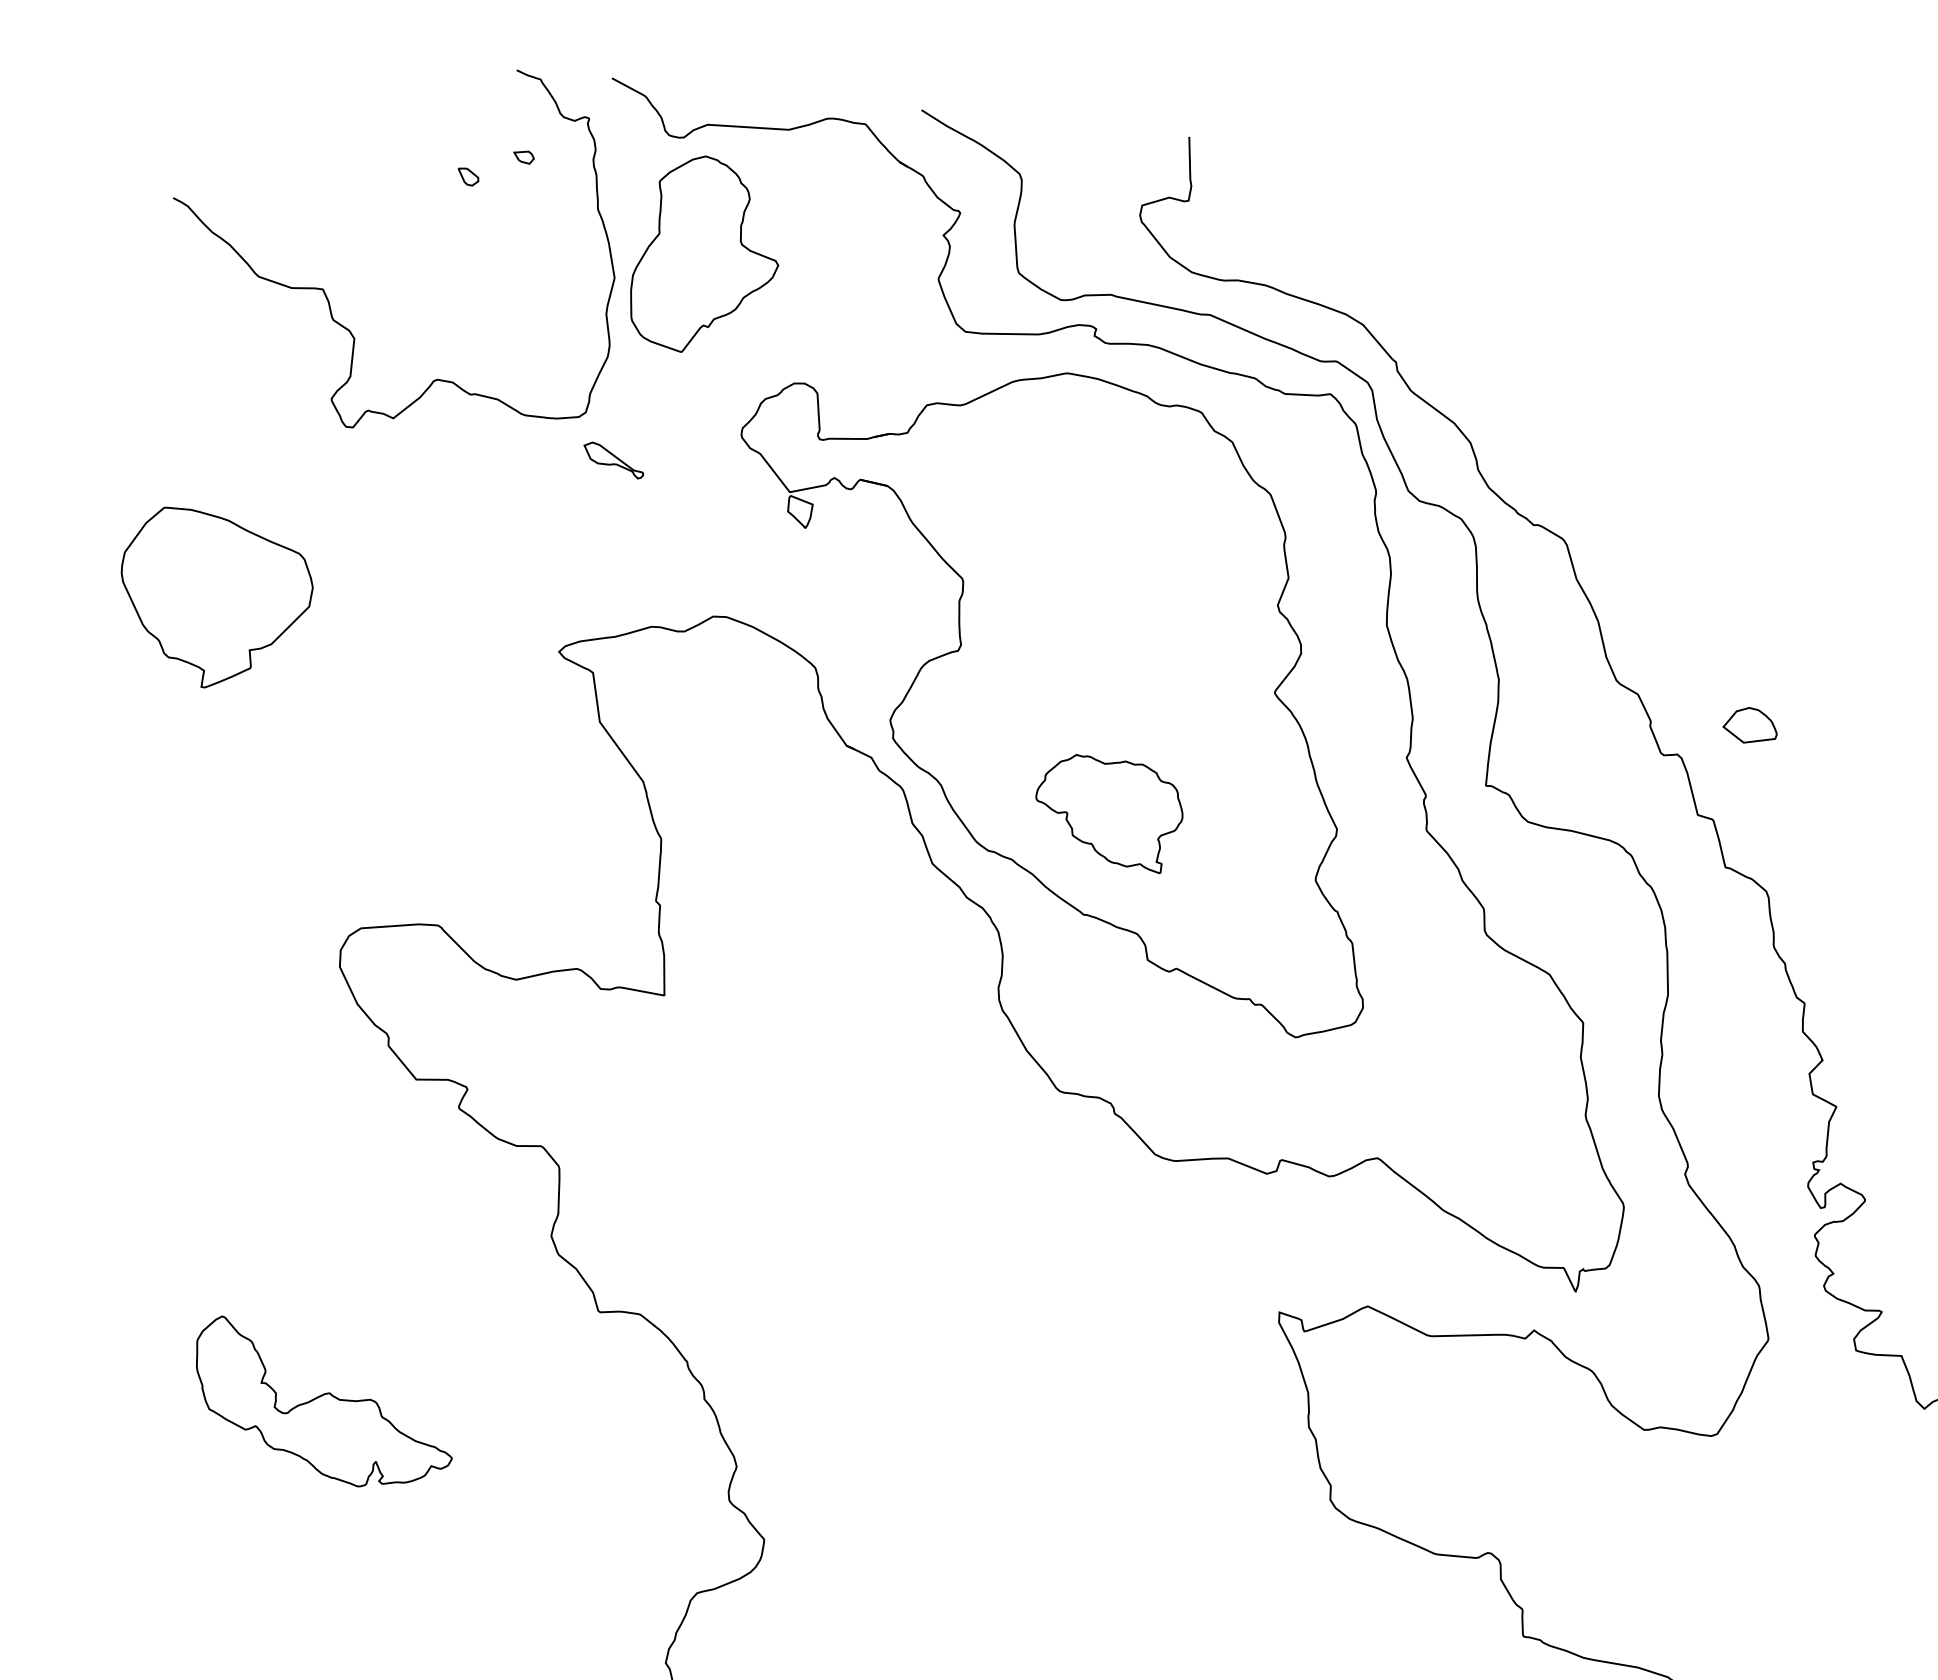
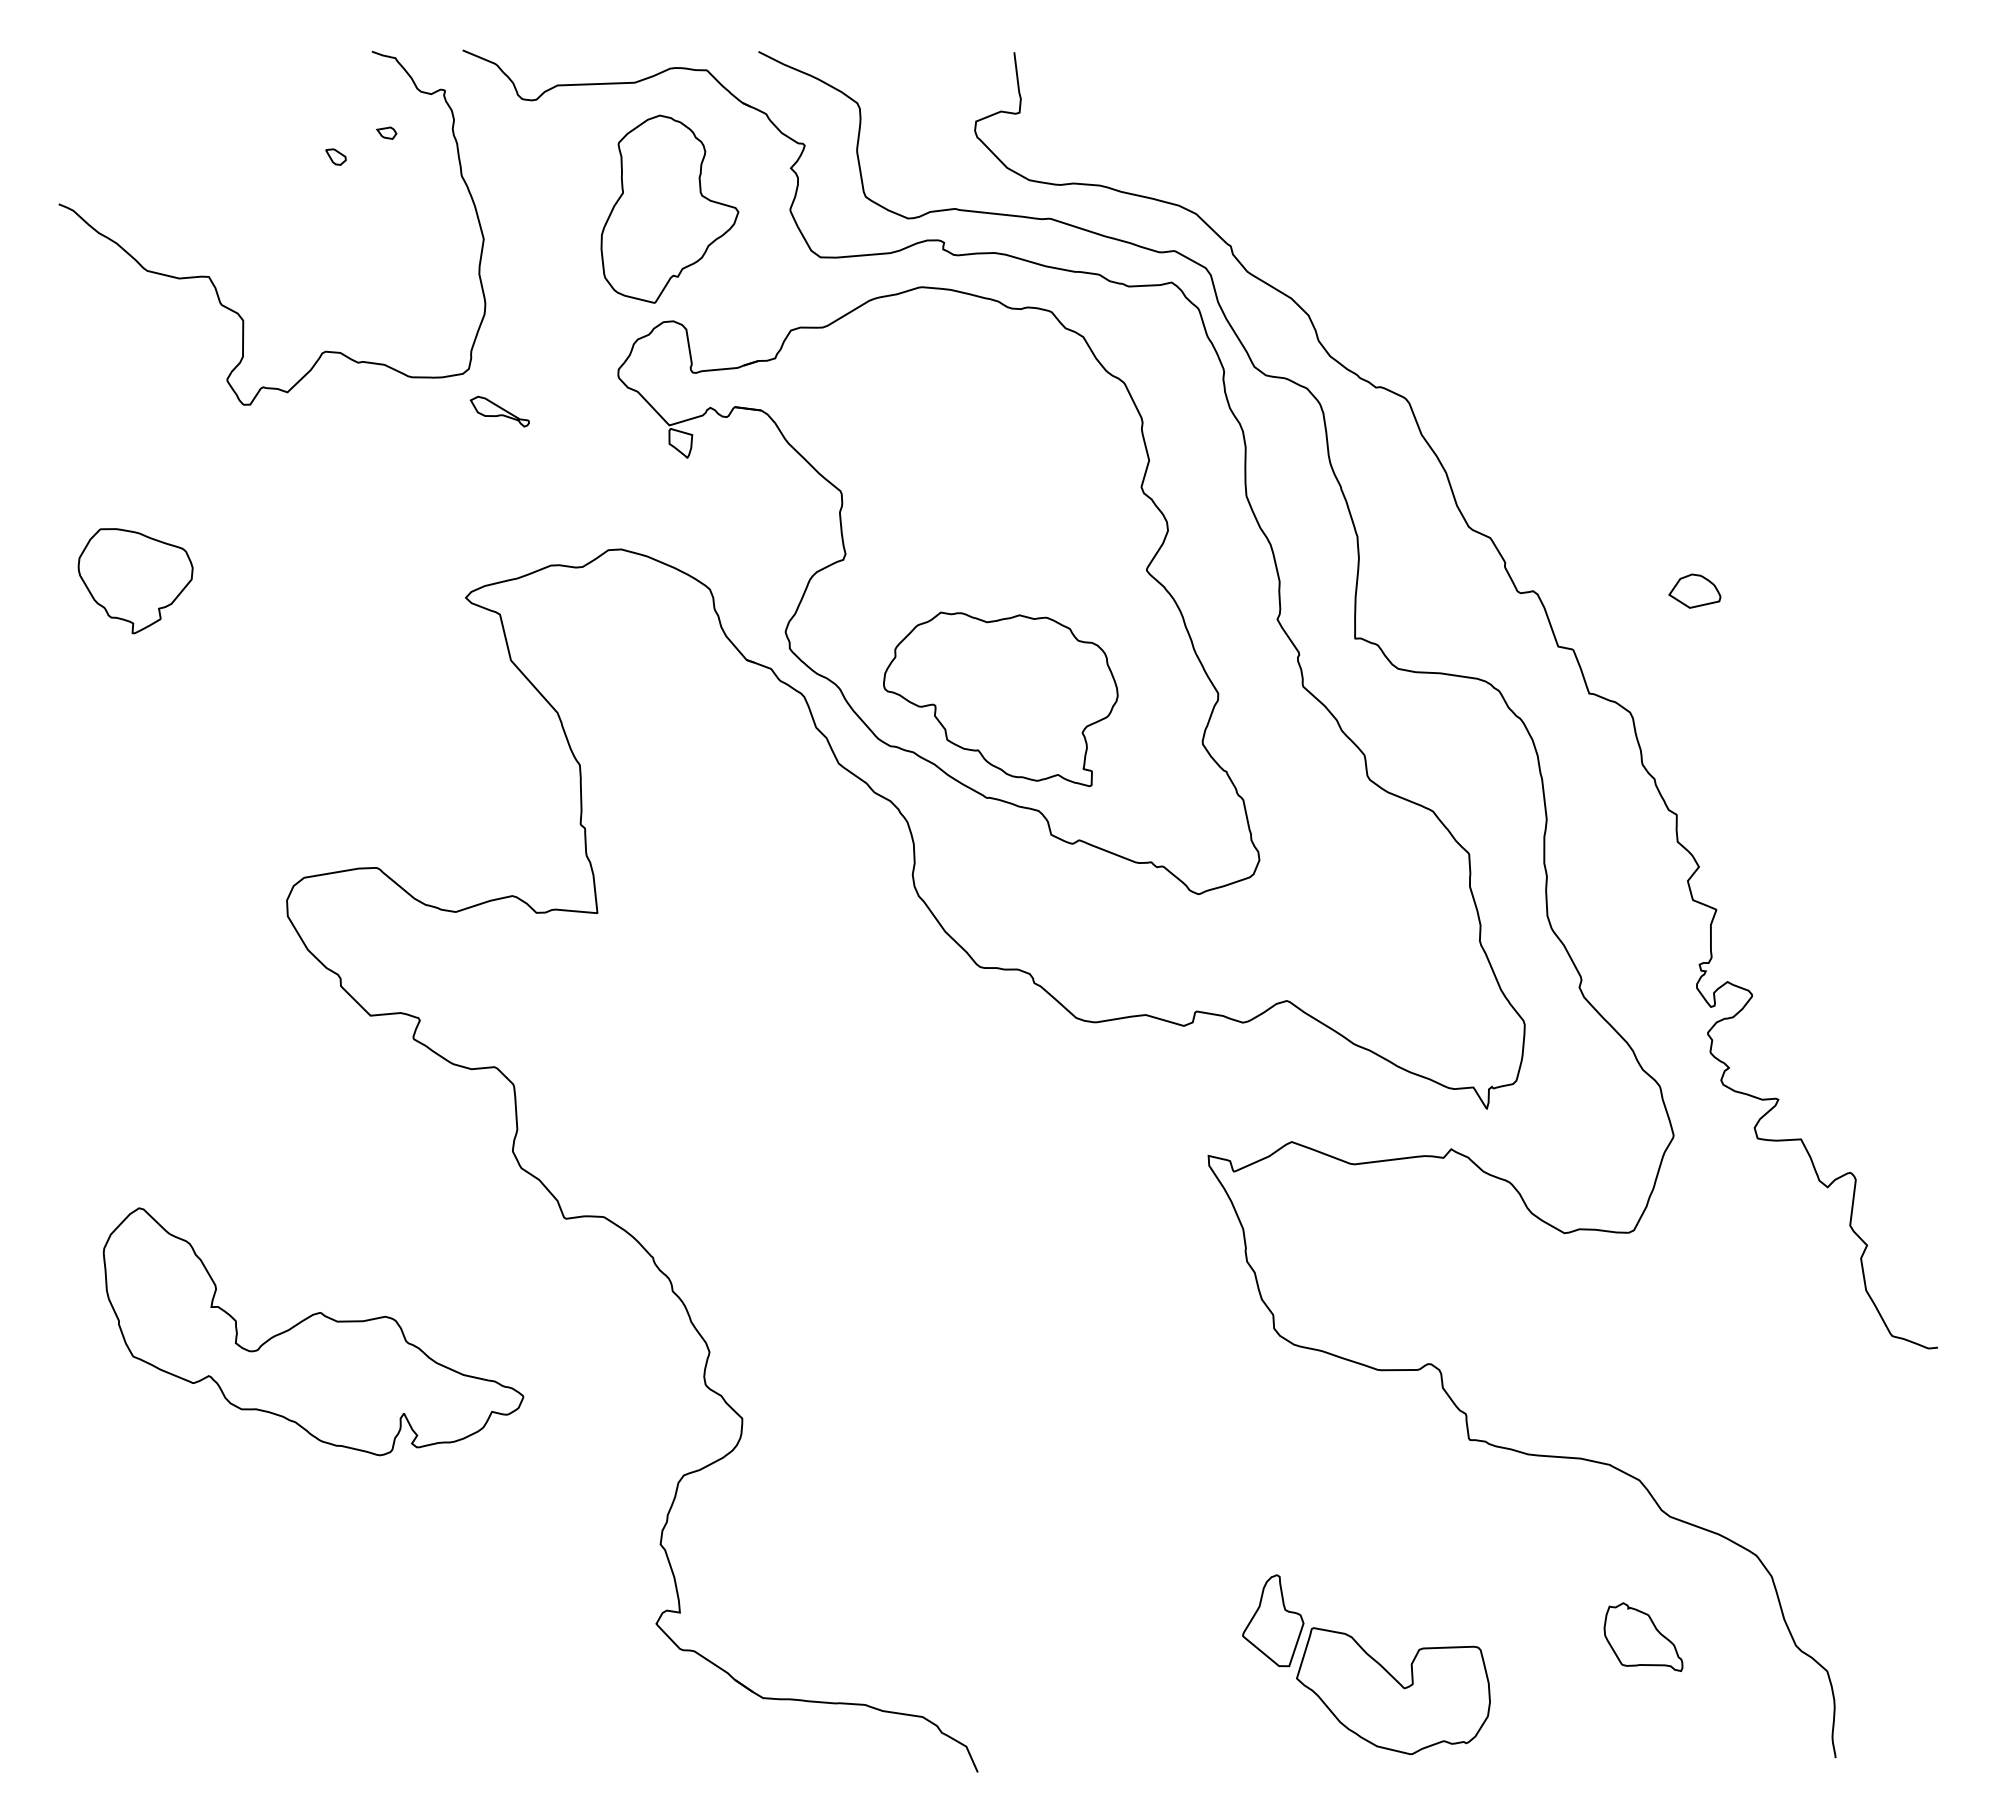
part: (706, 254) -> (669, 208), moved
part: (214, 600) -> (135, 581), size x0.62
part: (1750, 724) -> (1694, 590), moved
part: (1108, 813) -> (1000, 699), size x1.67
part: (324, 1404) -> (313, 1331), size x1.67

